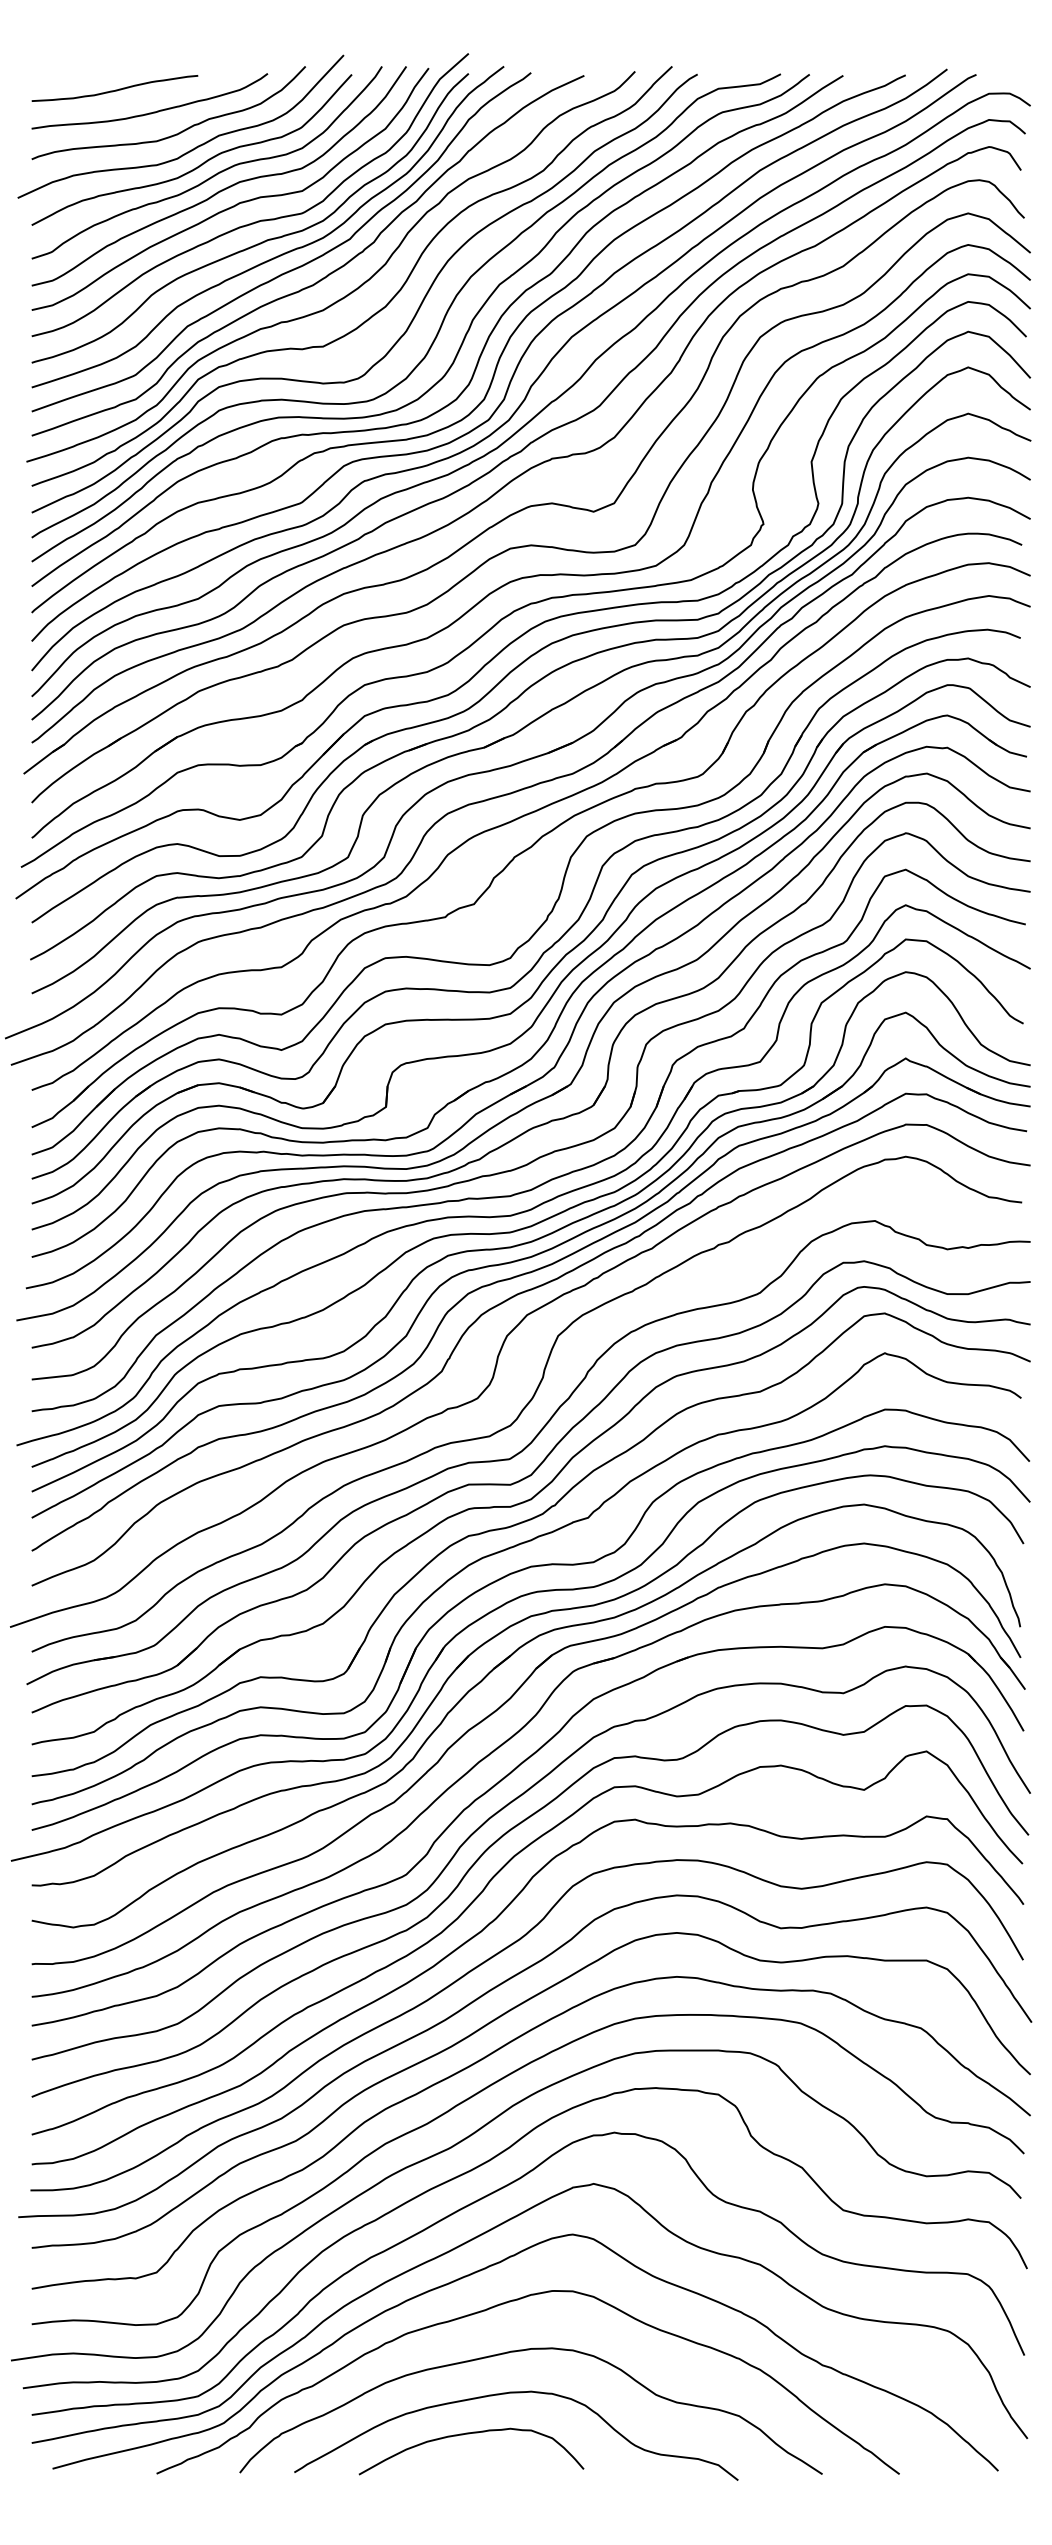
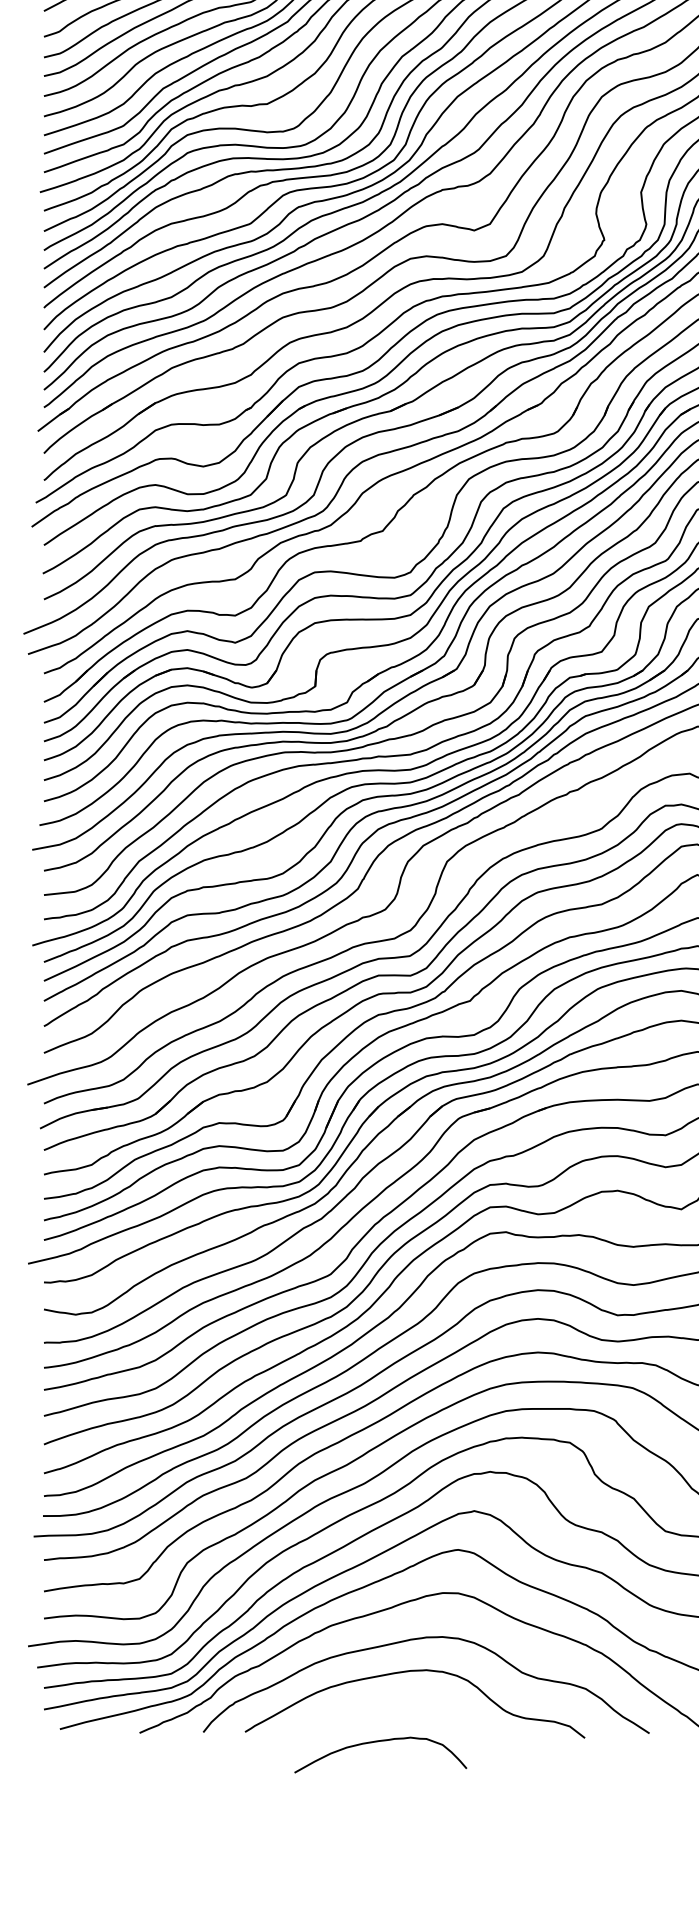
curve: (469, 2434) -> (379, 1742), moved

